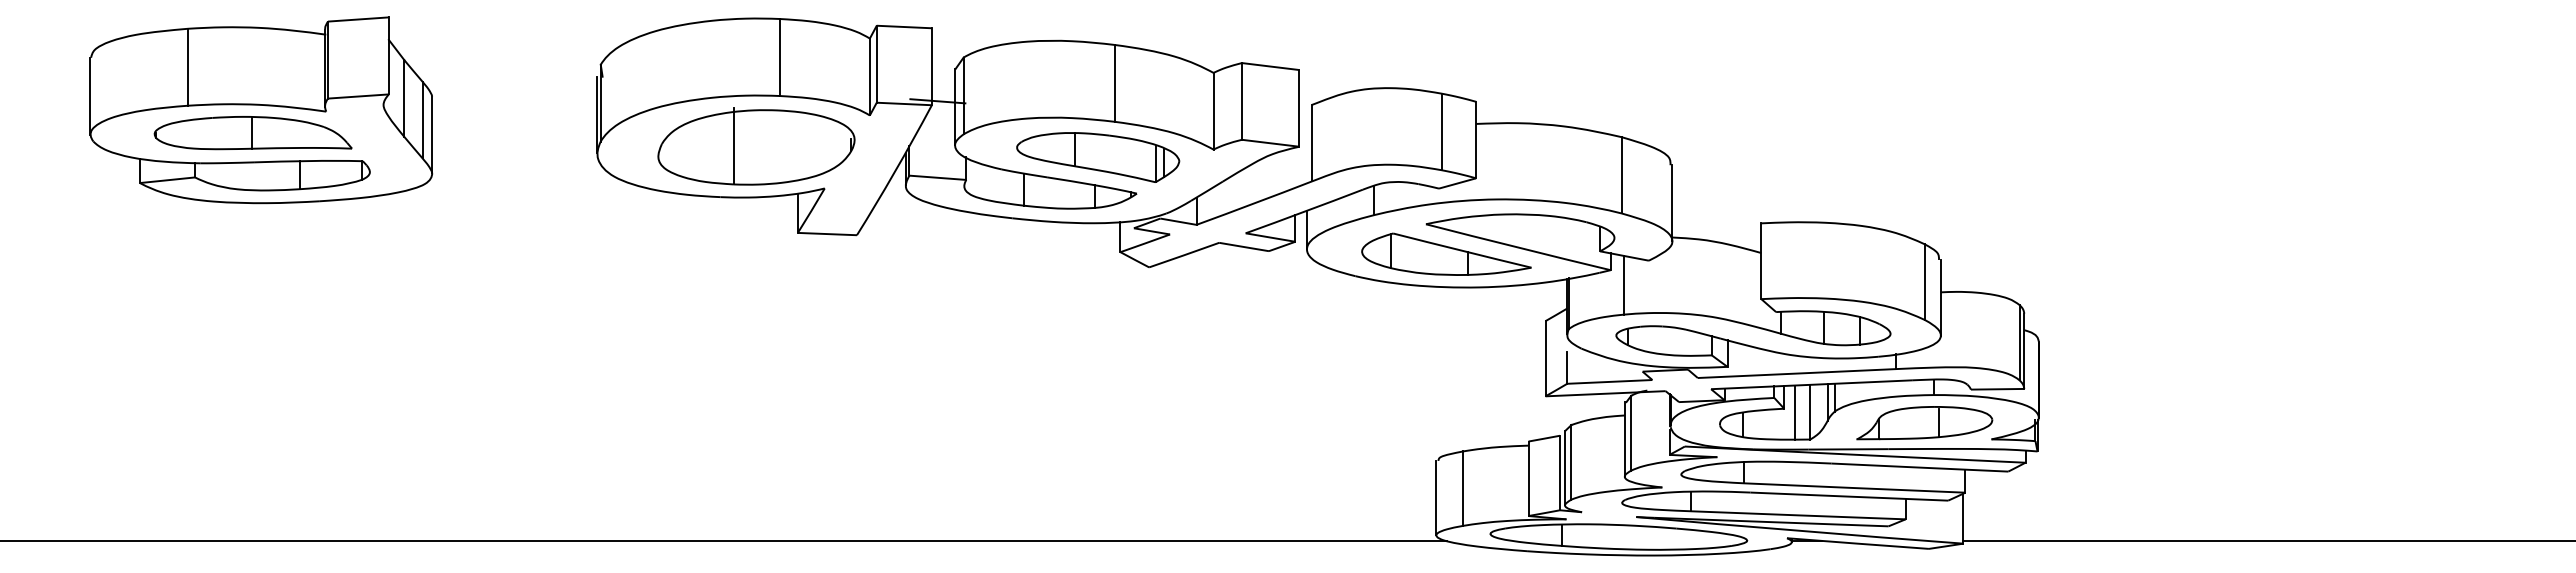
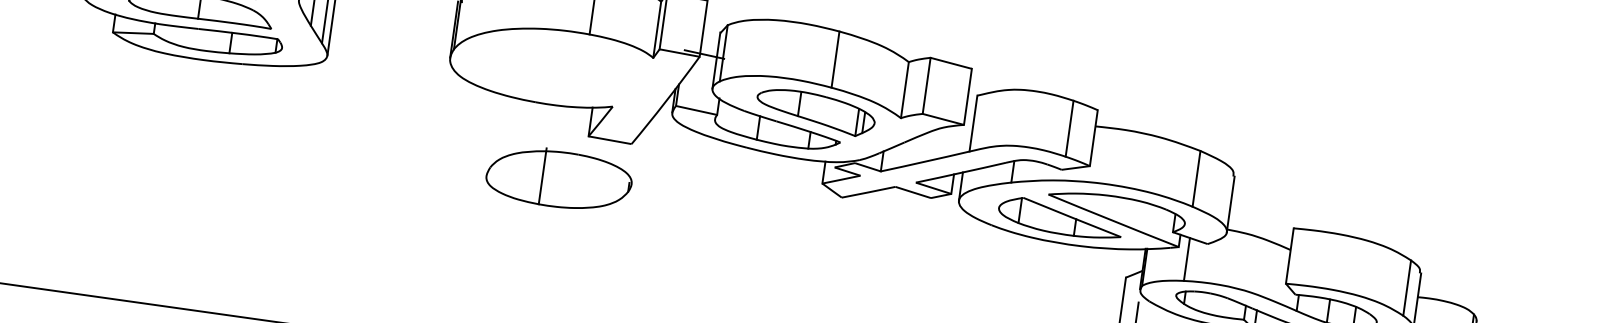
part: (756, 146) -> (559, 178), moved

